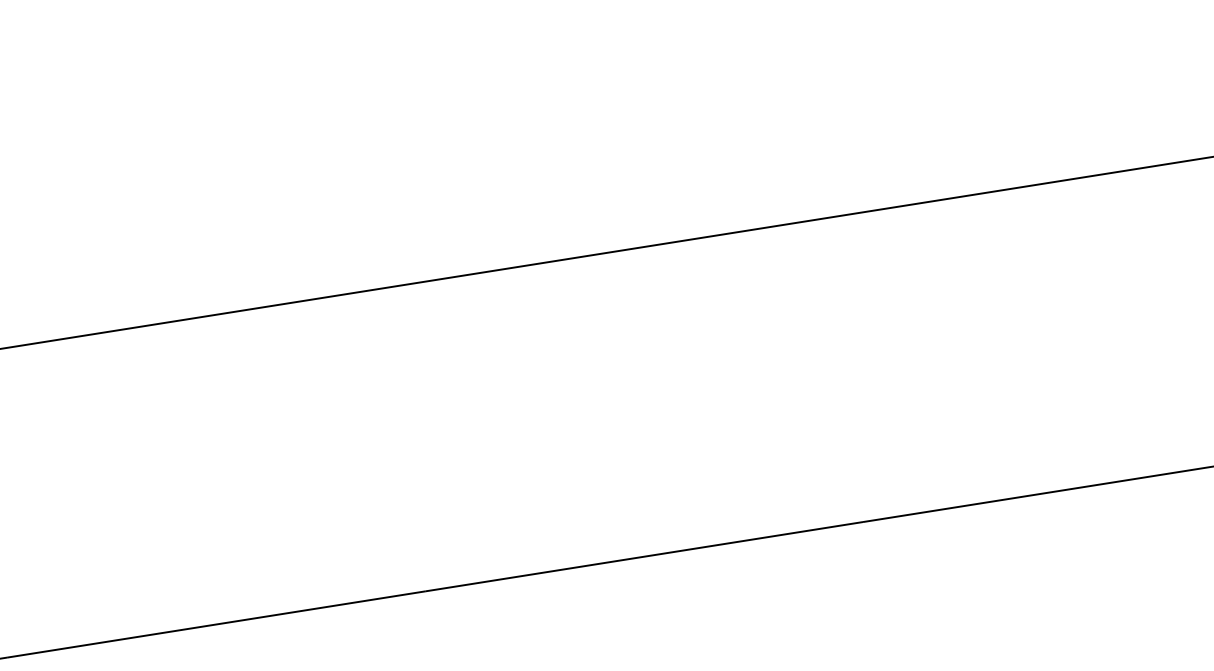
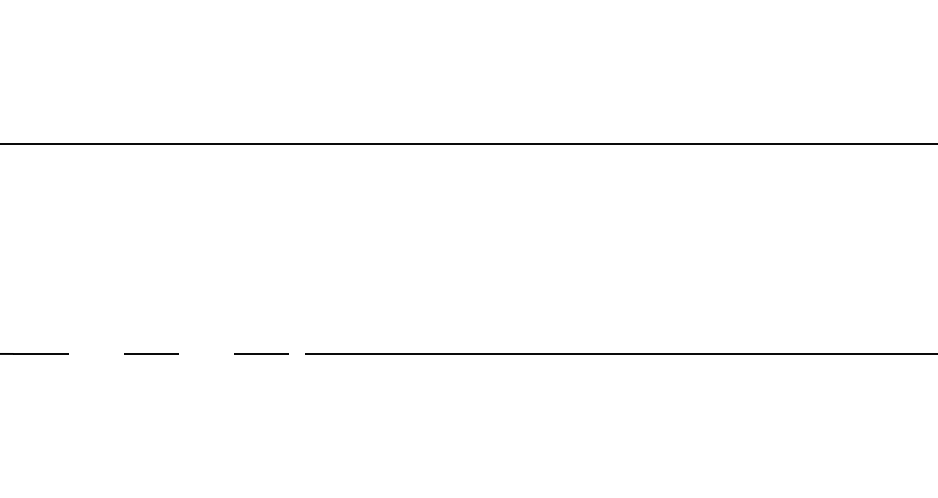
line: (216, 623) -> (159, 353), solid -> dashed

